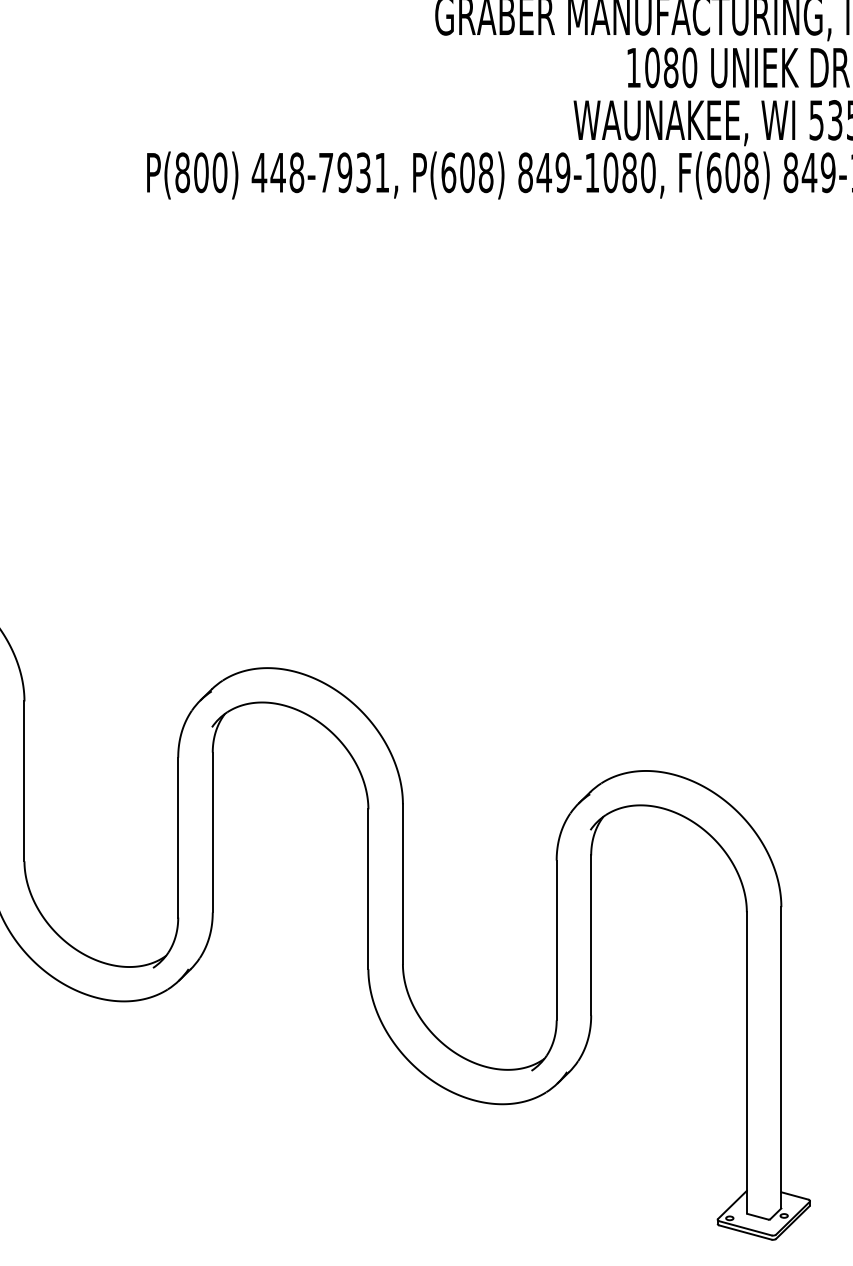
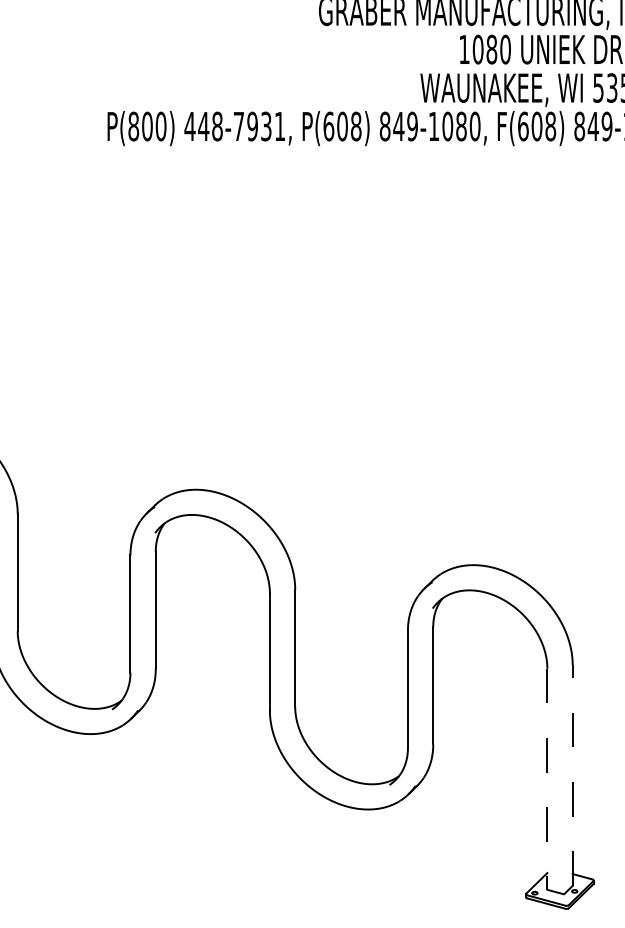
line: (781, 1057) -> (572, 775), solid -> dashed
line: (746, 1062) -> (547, 778), solid -> dashed

